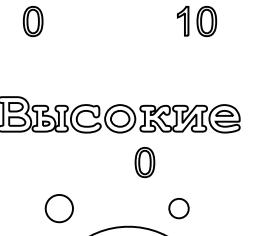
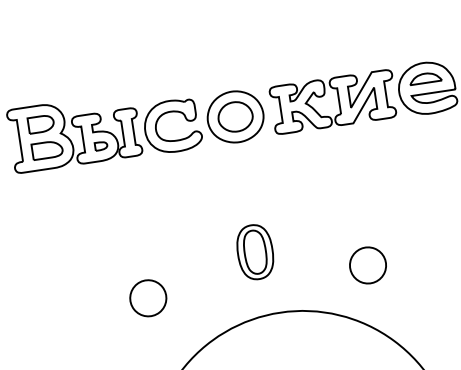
part: (144, 162) -> (254, 252), moved
part: (58, 208) -> (146, 298), size x0.71

